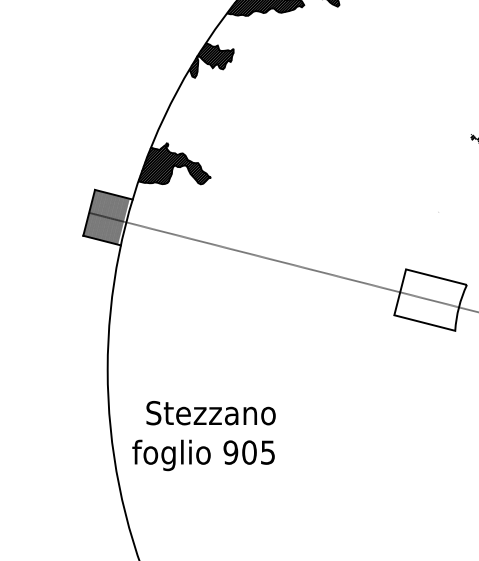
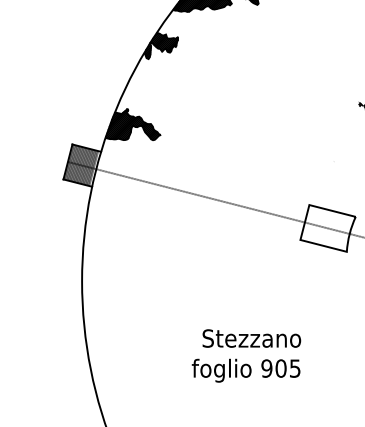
text: (204, 435) -> (246, 355), moved

